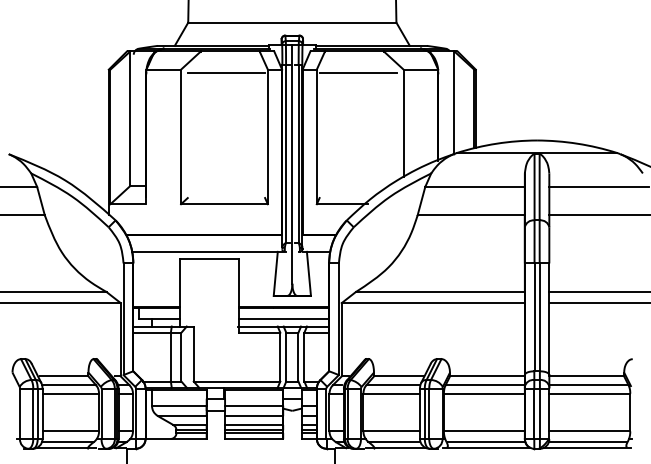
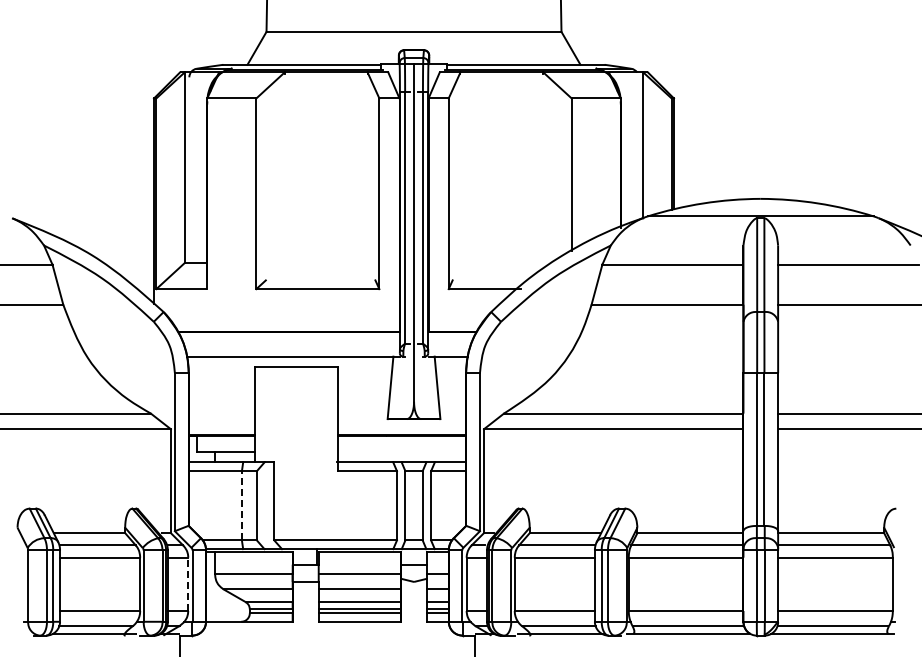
line: (226, 73) -> (320, 103), removed
line: (358, 73) -> (507, 103), removed
line: (284, 318) -> (402, 451), removed
line: (170, 356) -> (241, 505), solid -> dashed
line: (133, 412) -> (188, 584), solid -> dashed

